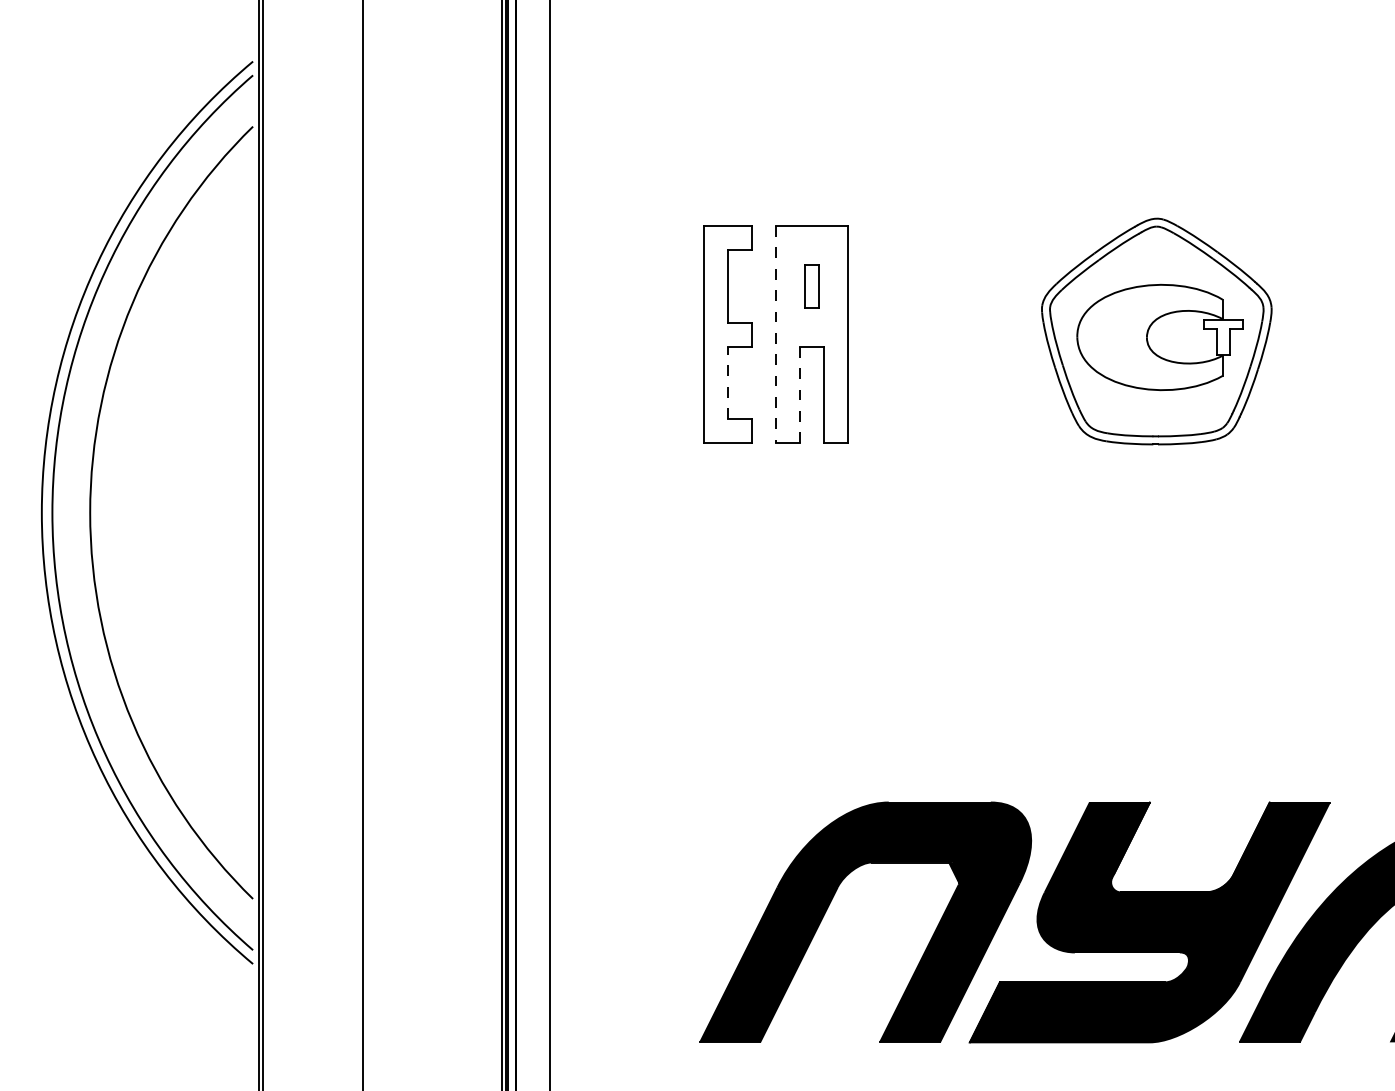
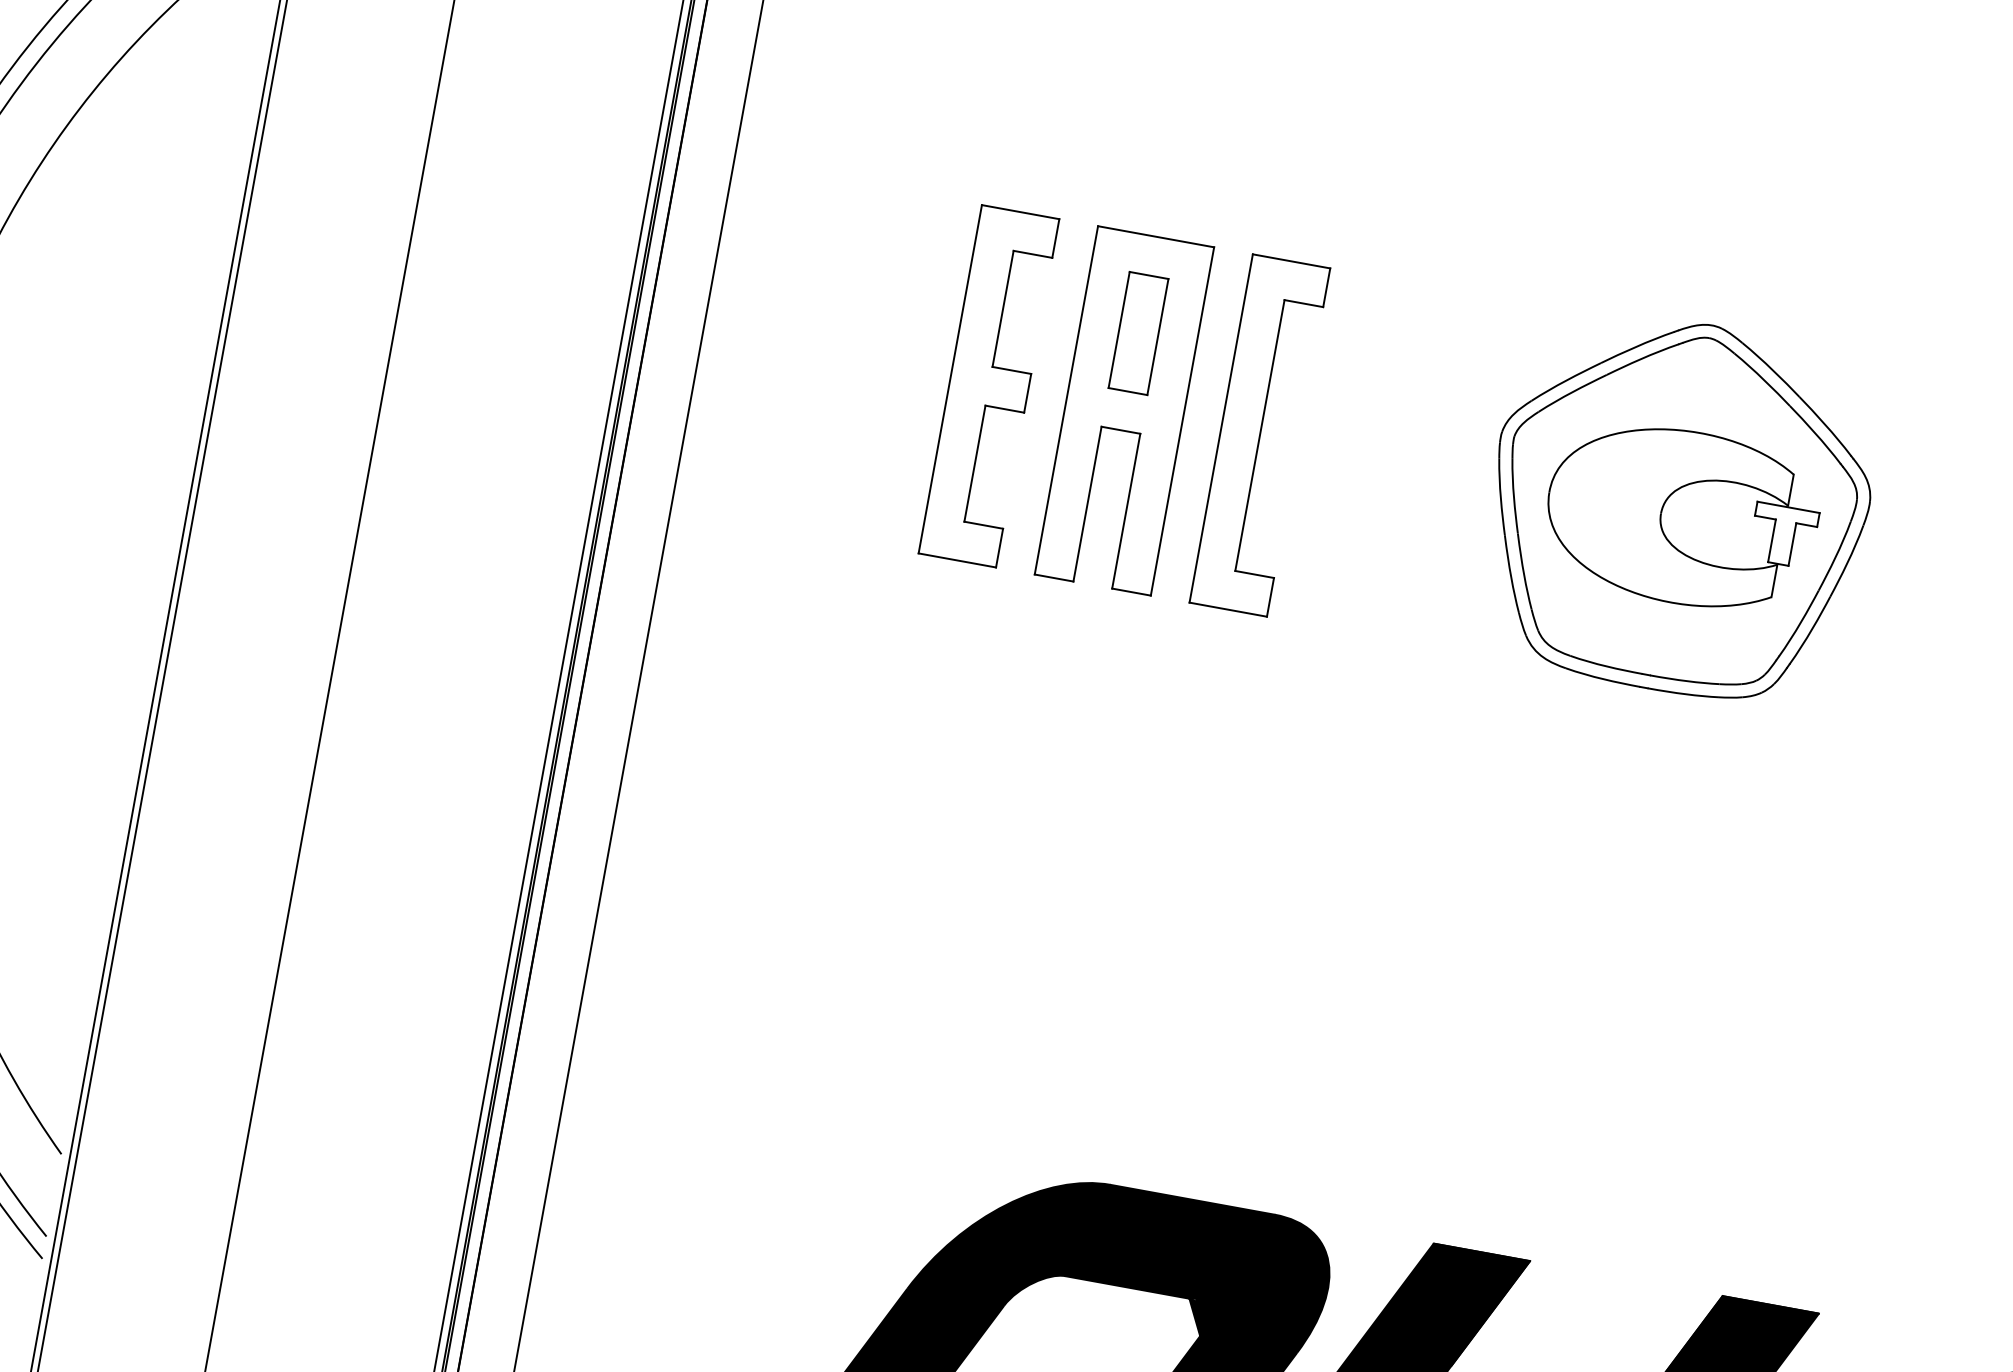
part: (811, 286) -> (1137, 333), size x1.67
part: (896, 334) -> (1259, 435), added
line: (776, 335) -> (1066, 401), dashed -> solid
line: (727, 382) -> (974, 463), dashed -> solid
line: (800, 394) -> (1088, 503), dashed -> solid

